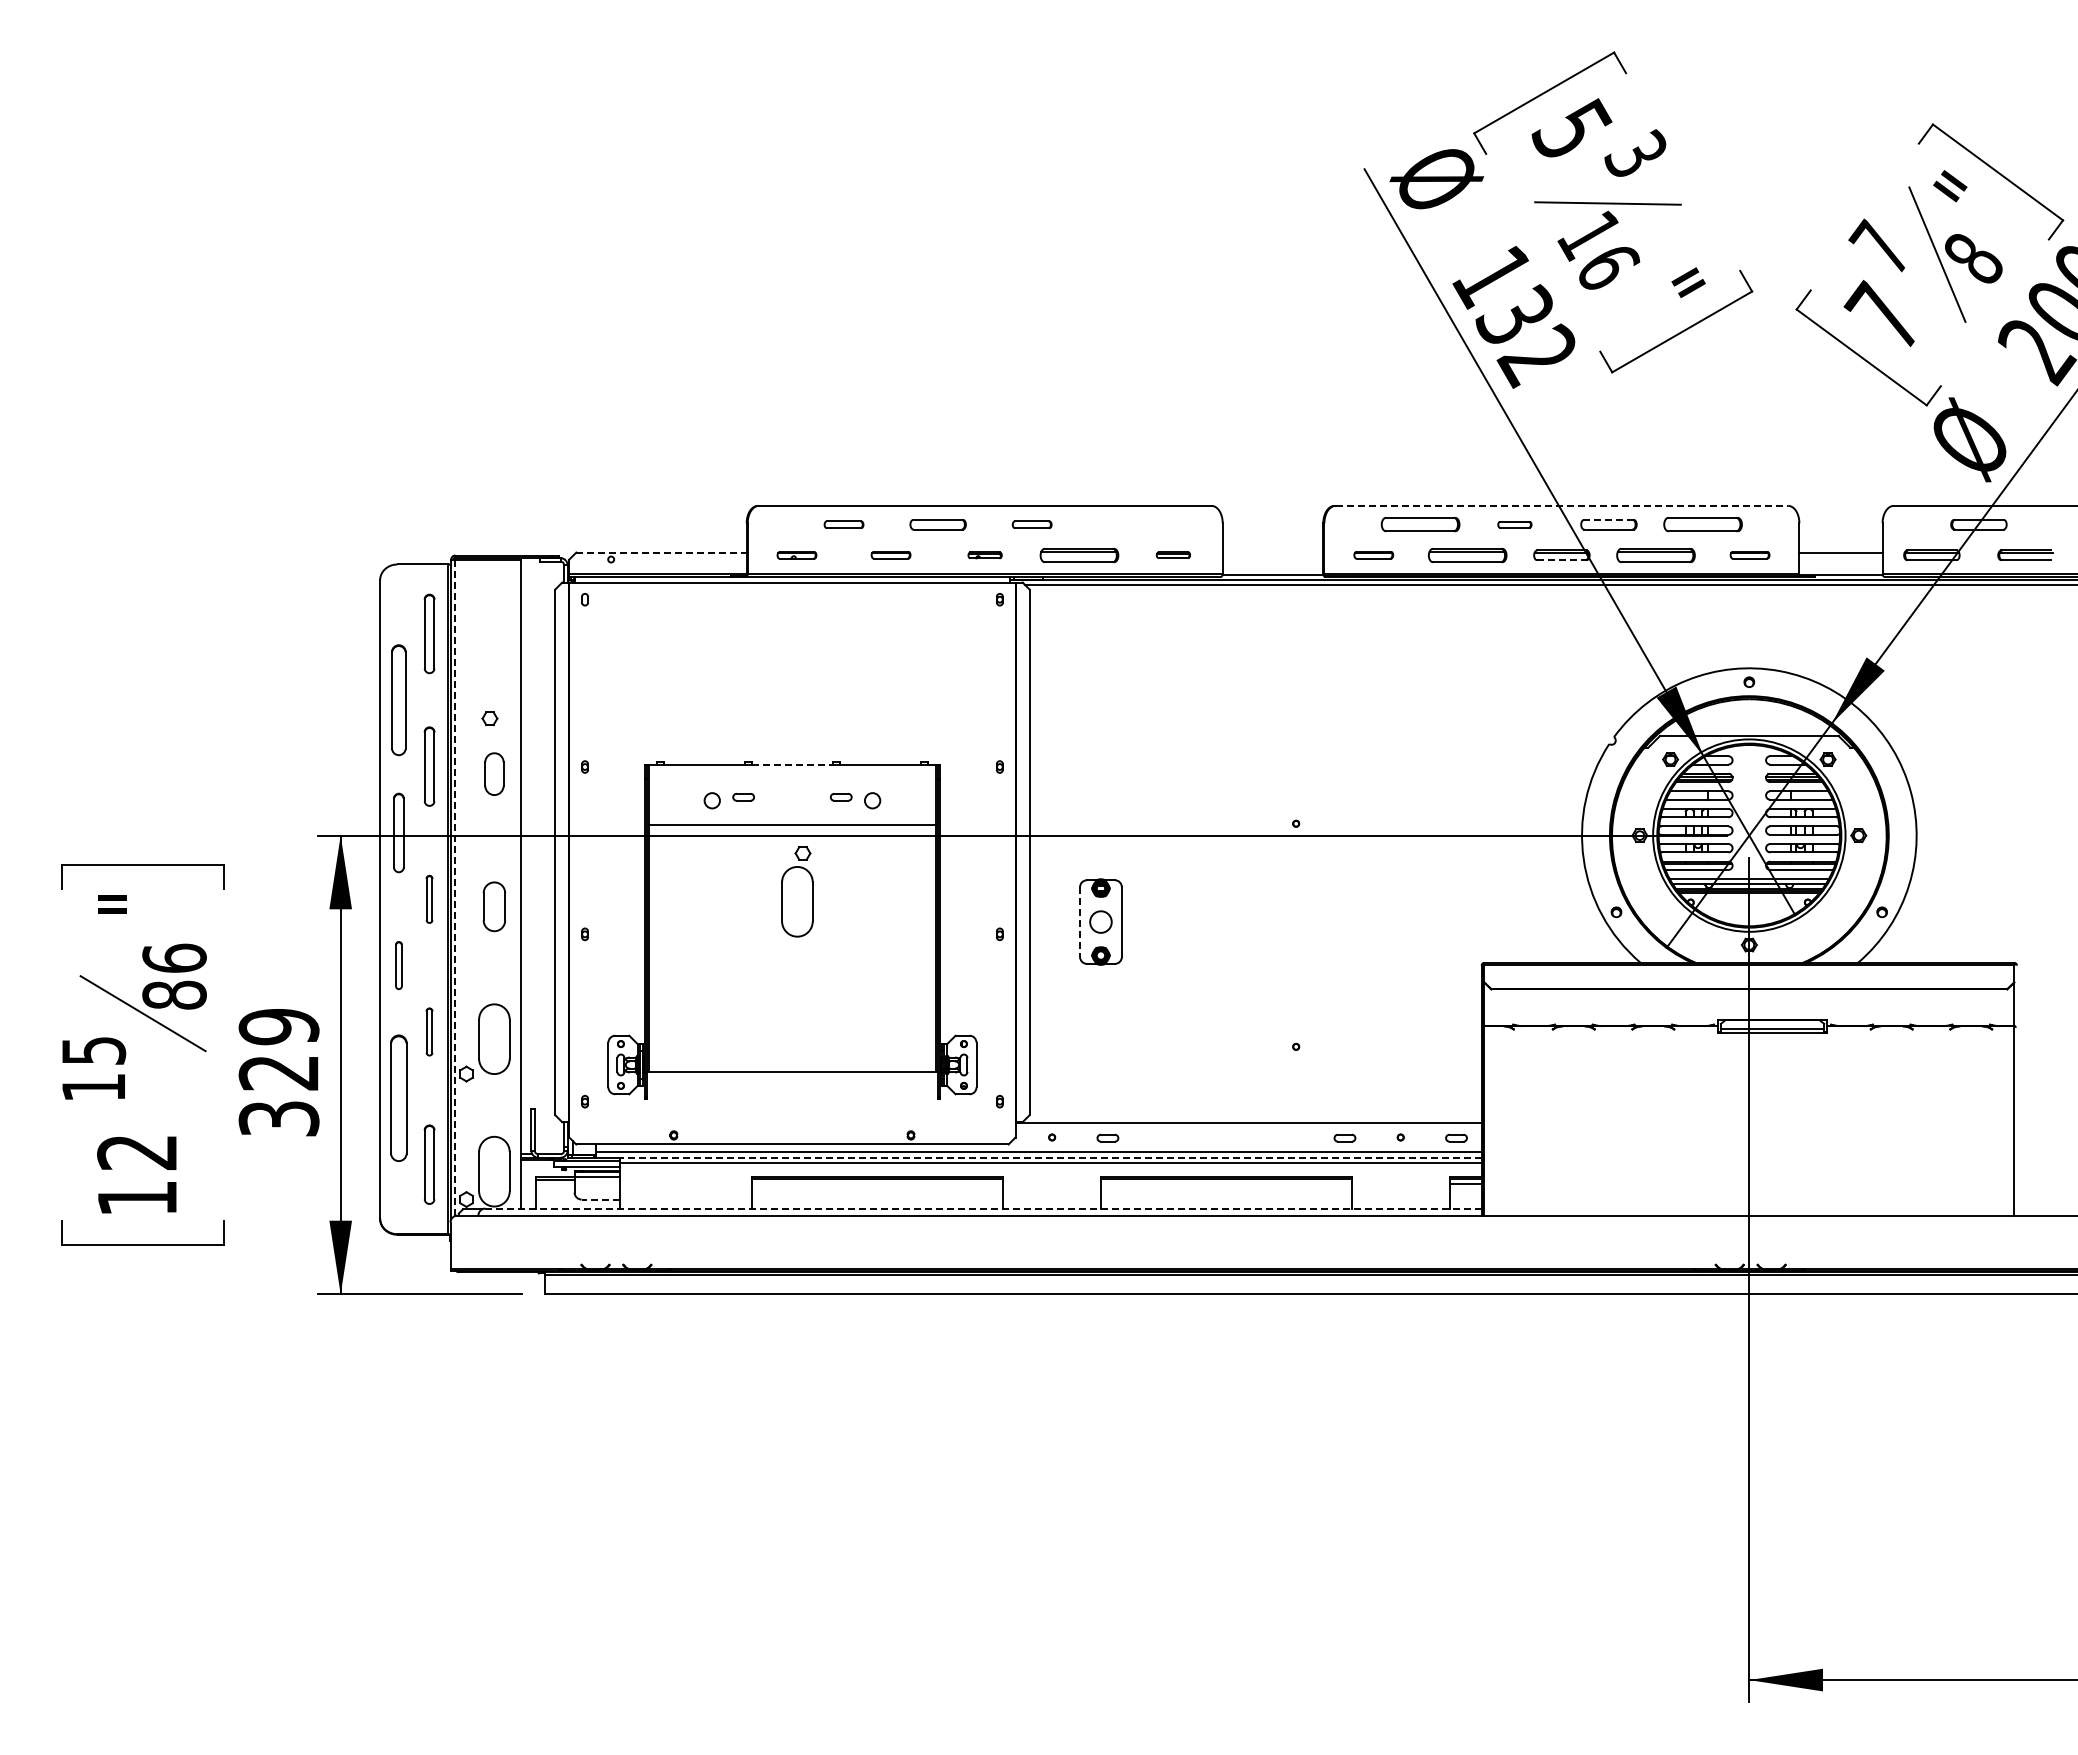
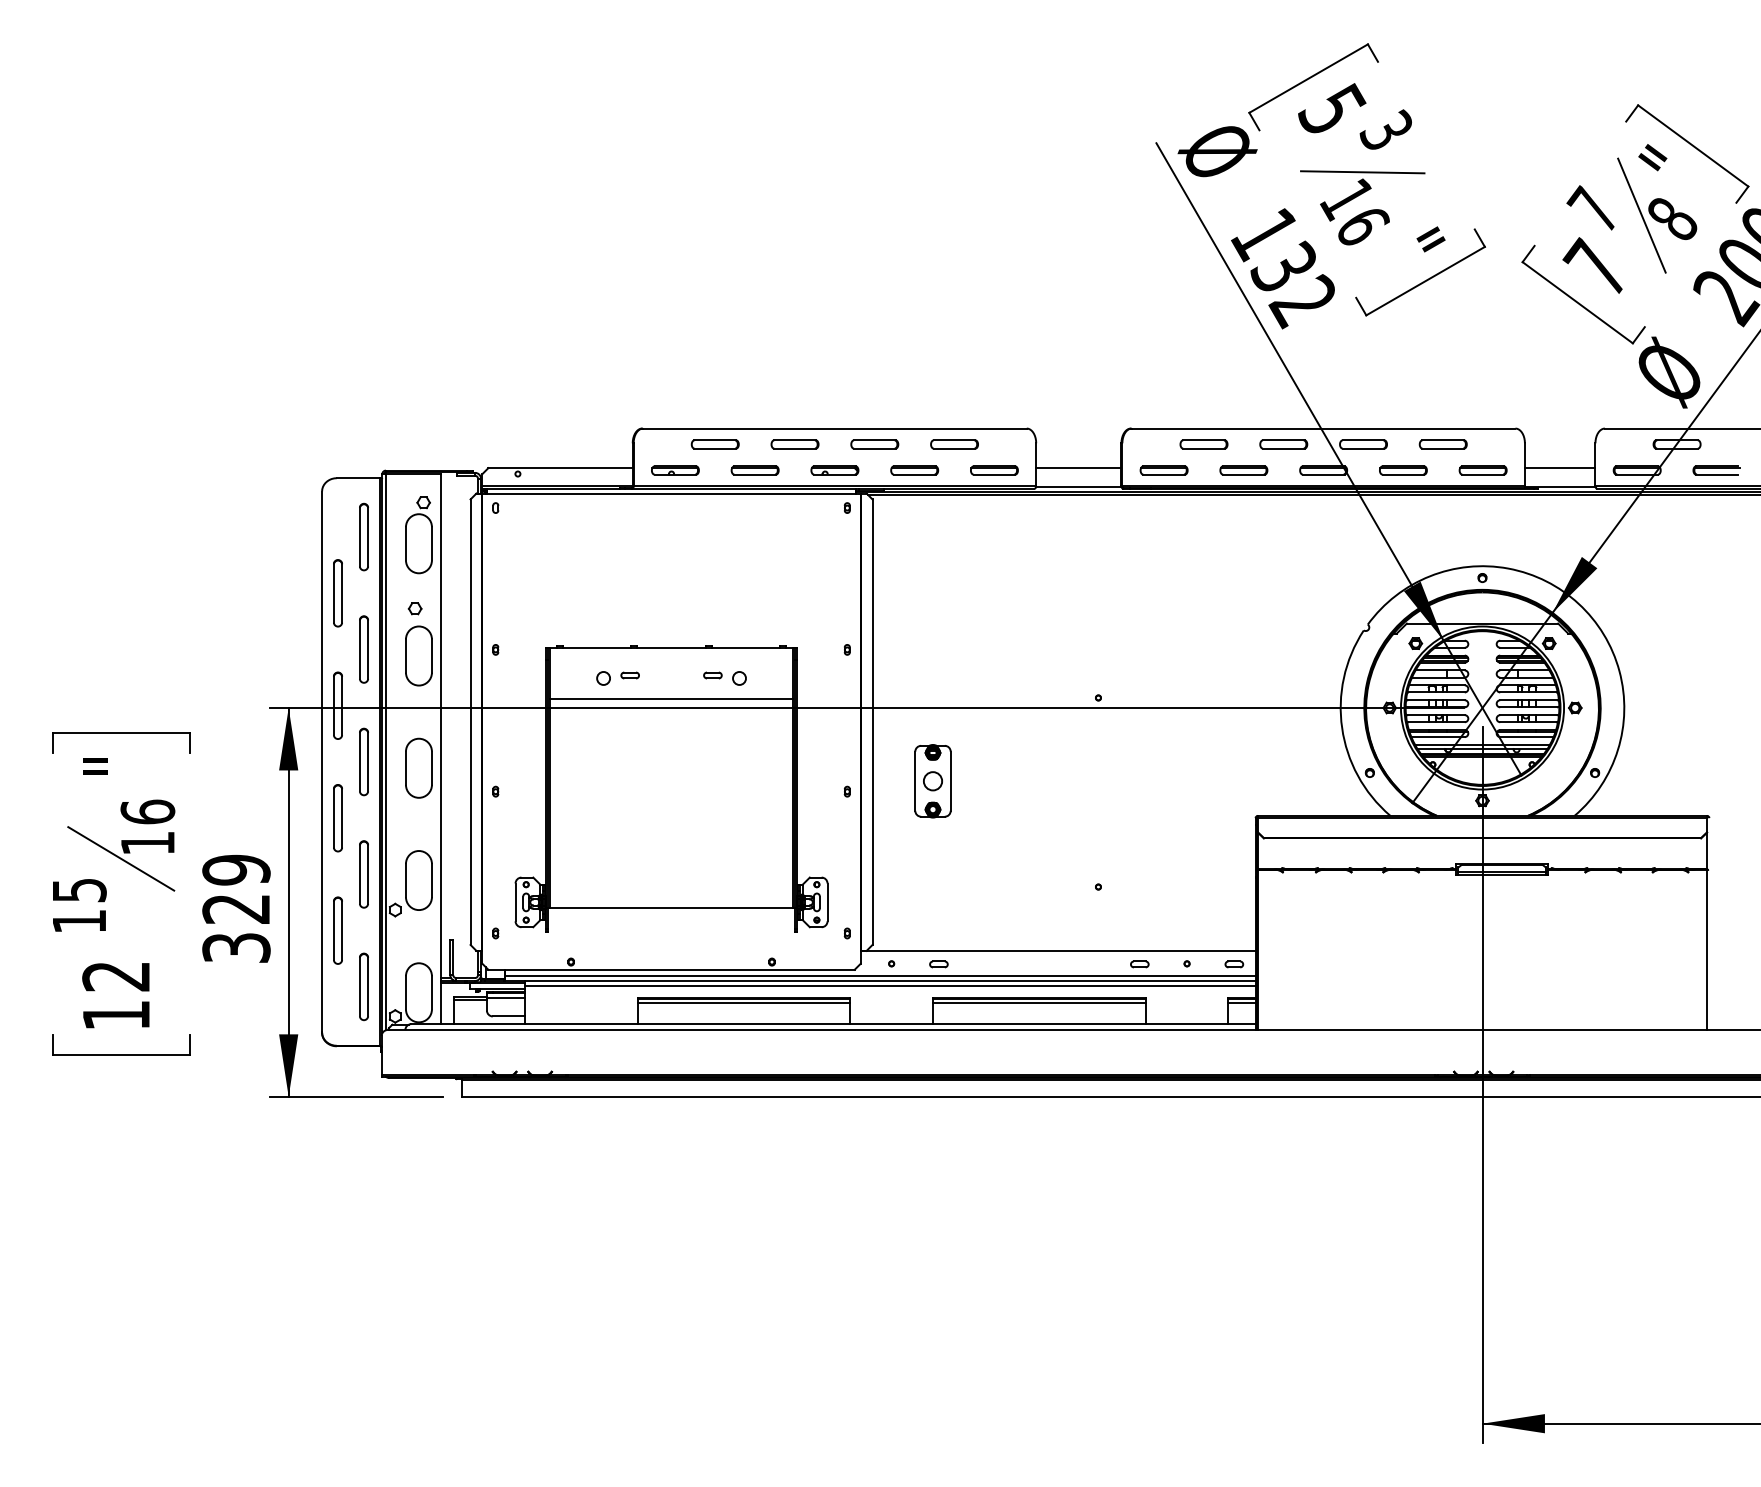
line: (1562, 505) -> (1324, 428), dashed -> solid
line: (1608, 519) -> (1363, 440), dashed -> solid
part: (843, 524) -> (714, 444), size x1.43
part: (1031, 524) -> (874, 444), size x1.43
part: (1125, 524) -> (953, 444), added
part: (1420, 524) -> (1203, 444), size x0.71
part: (1514, 524) -> (1283, 444), size x1.67
part: (1702, 524) -> (1442, 444), size x0.71
line: (661, 552) -> (560, 468), dashed -> solid
line: (1272, 552) -> (1078, 468), added
part: (890, 554) -> (754, 469), size x1.43
part: (1078, 554) -> (913, 469), size x0.71
part: (1173, 554) -> (994, 469), size x1.67
part: (1373, 554) -> (1163, 469), size x1.43
part: (1467, 554) -> (1243, 469), size x0.71
part: (1655, 554) -> (1402, 469), size x0.71
part: (1749, 554) -> (1482, 469), size x1.43
part: (796, 555) -> (674, 470), size x1.43
part: (984, 555) -> (834, 470), size x1.67
line: (1561, 560) -> (1323, 474), dashed -> solid
part: (398, 700) -> (337, 593), size x0.71
line: (792, 765) -> (671, 648), dashed -> solid
part: (494, 773) -> (419, 655), size x1.67
line: (455, 887) -> (385, 751), dashed -> solid
part: (797, 891) -> (419, 535), moved
part: (429, 899) -> (363, 762), size x1.67
part: (494, 906) -> (419, 768), size x1.43
line: (1080, 922) -> (915, 781), dashed -> solid
part: (398, 965) -> (337, 818), size x1.67
text: (174, 994) -> (147, 842), 86 -> 16
part: (429, 1031) -> (363, 874), size x1.67
part: (398, 1098) -> (337, 930), size x0.62
line: (1050, 1157) -> (890, 980), dashed -> solid
line: (877, 1184) -> (743, 1003), added
line: (1225, 1184) -> (1038, 1003), added
line: (600, 1199) -> (508, 1016), dashed -> solid
line: (983, 1208) -> (833, 1024), dashed -> solid

